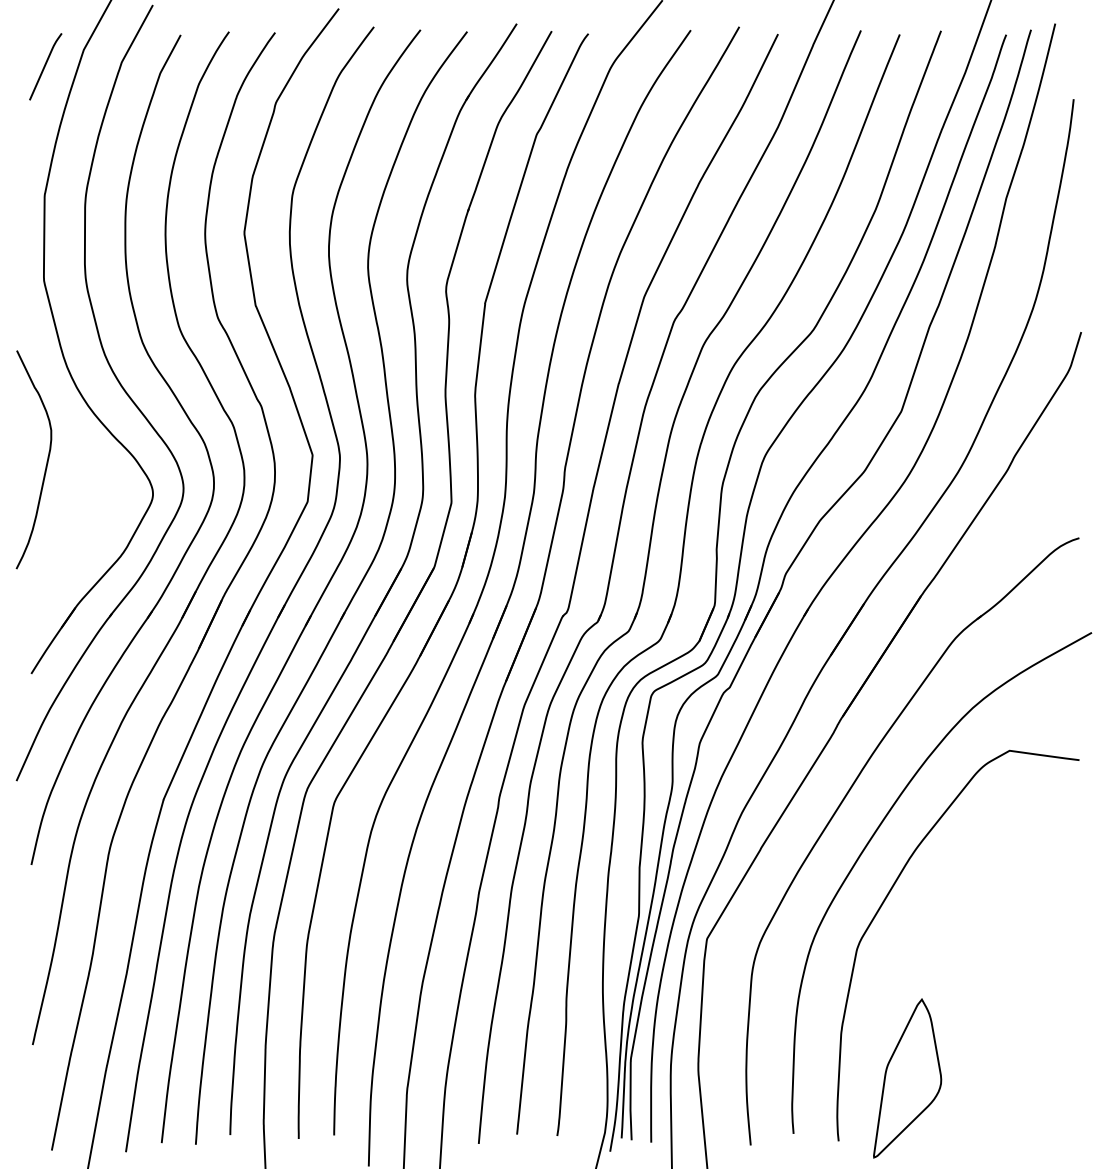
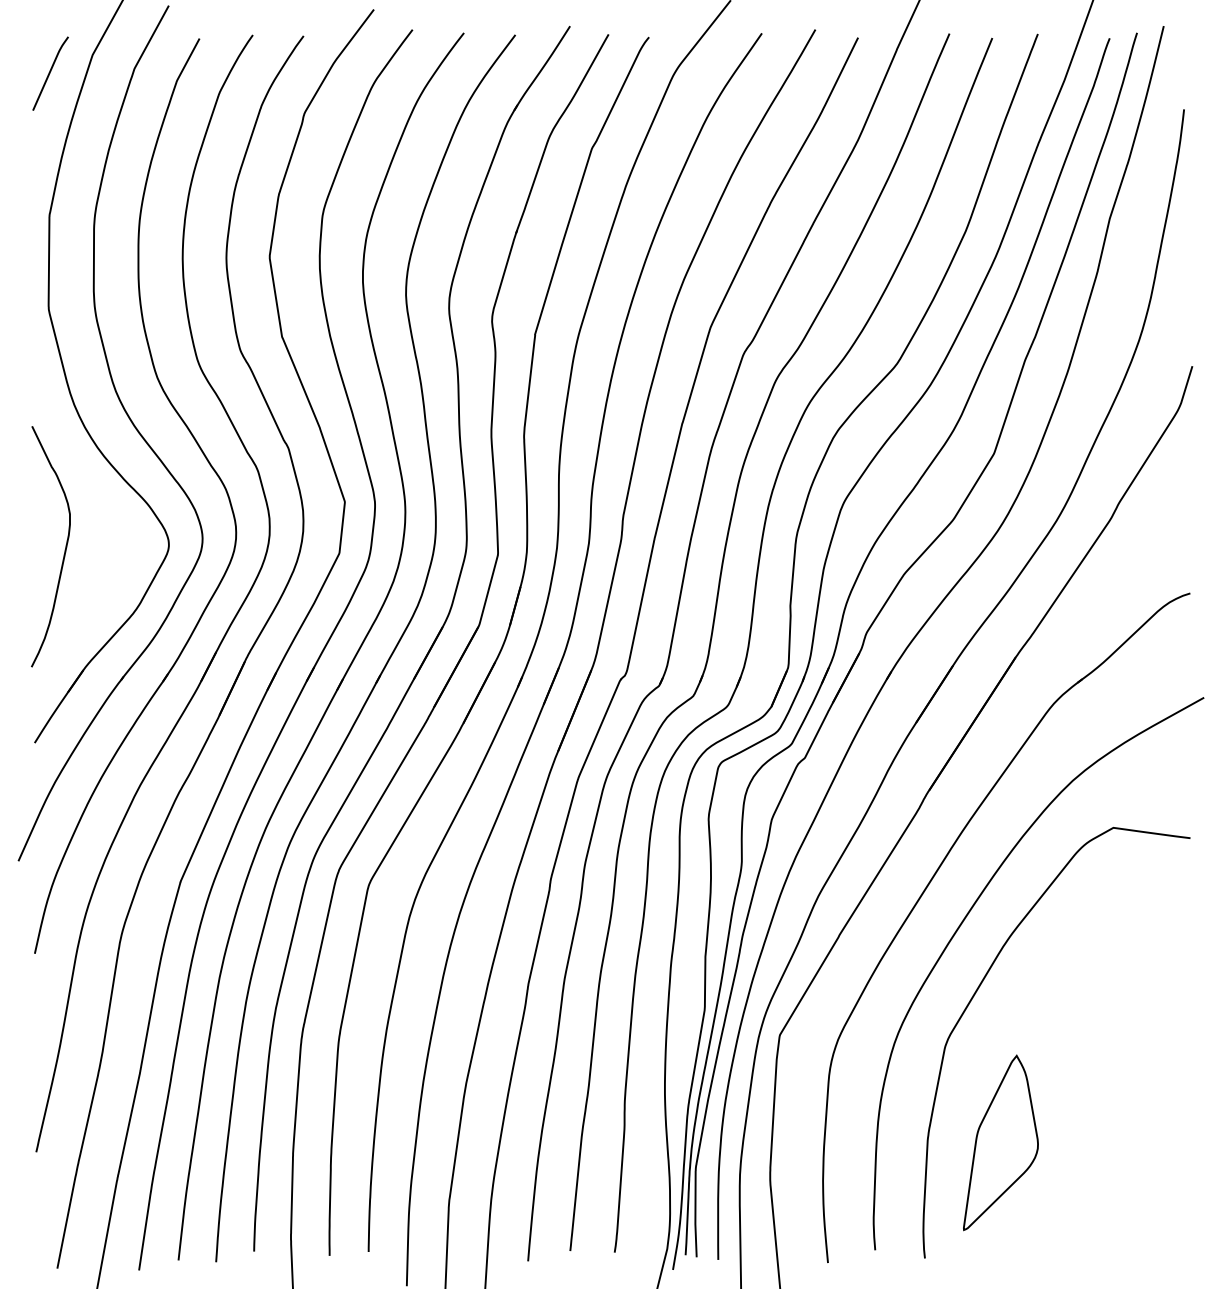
curve: (46, 461) -> (64, 548), moved
part: (907, 1078) -> (1000, 1142), moved

